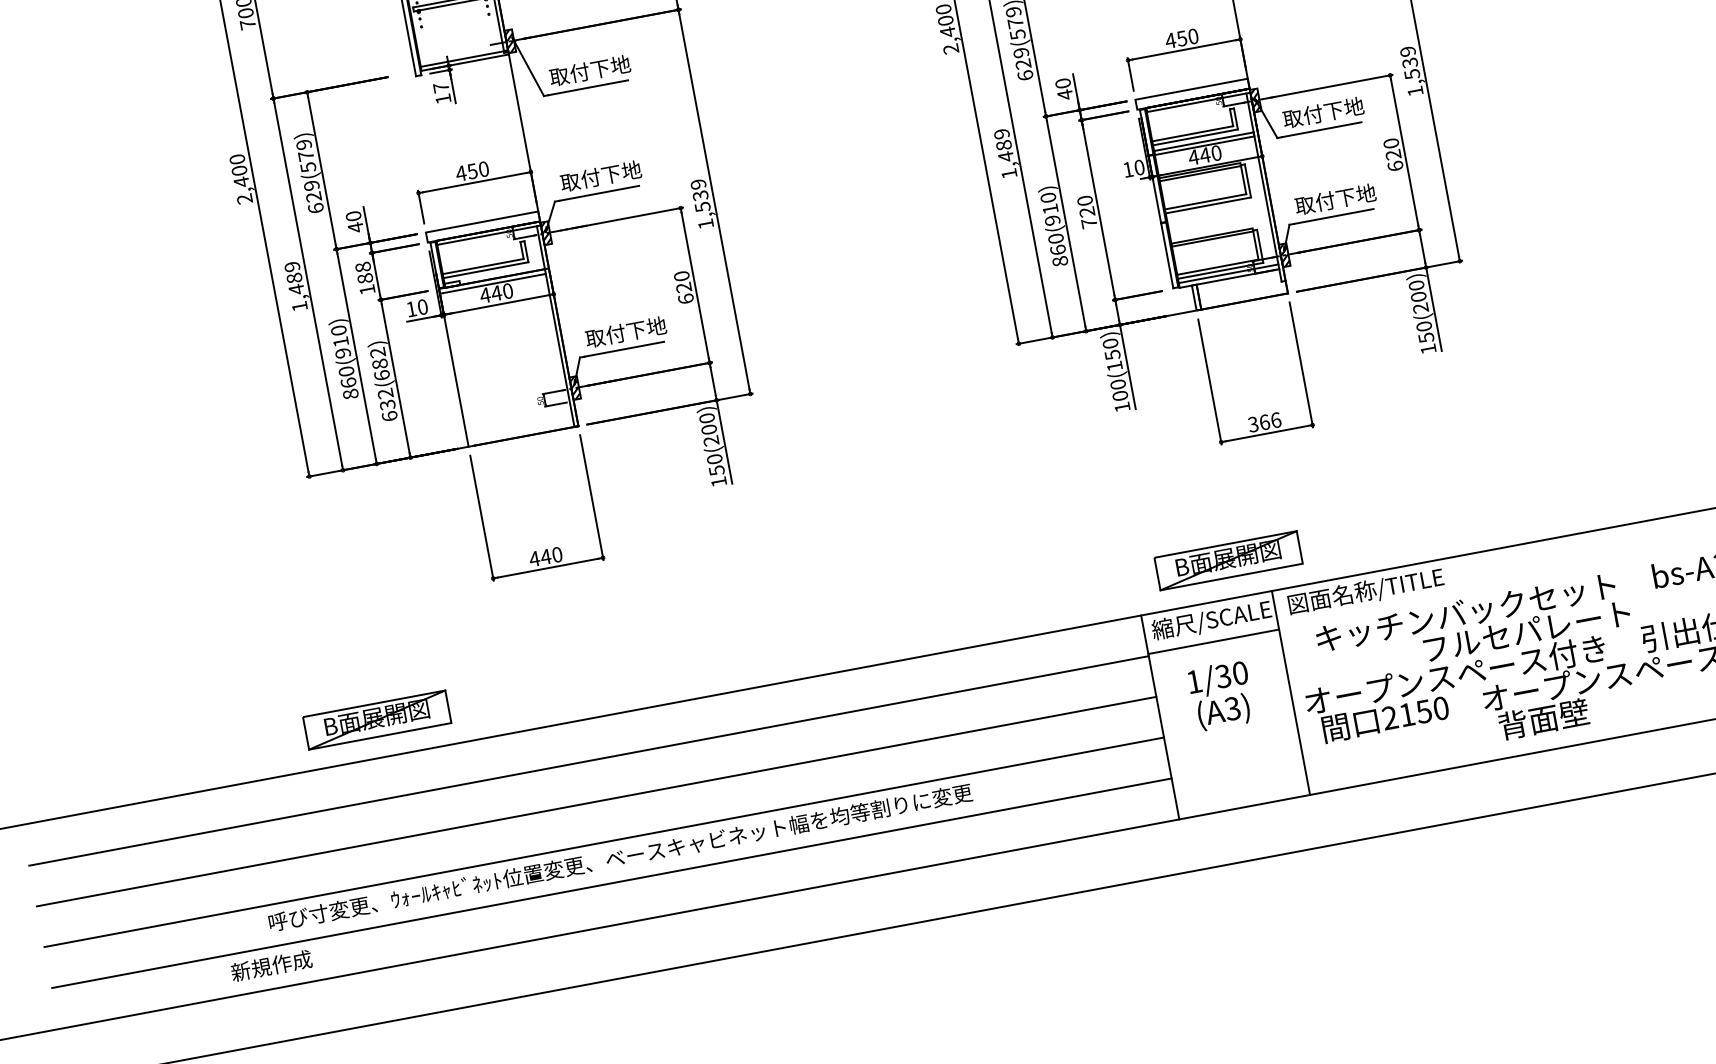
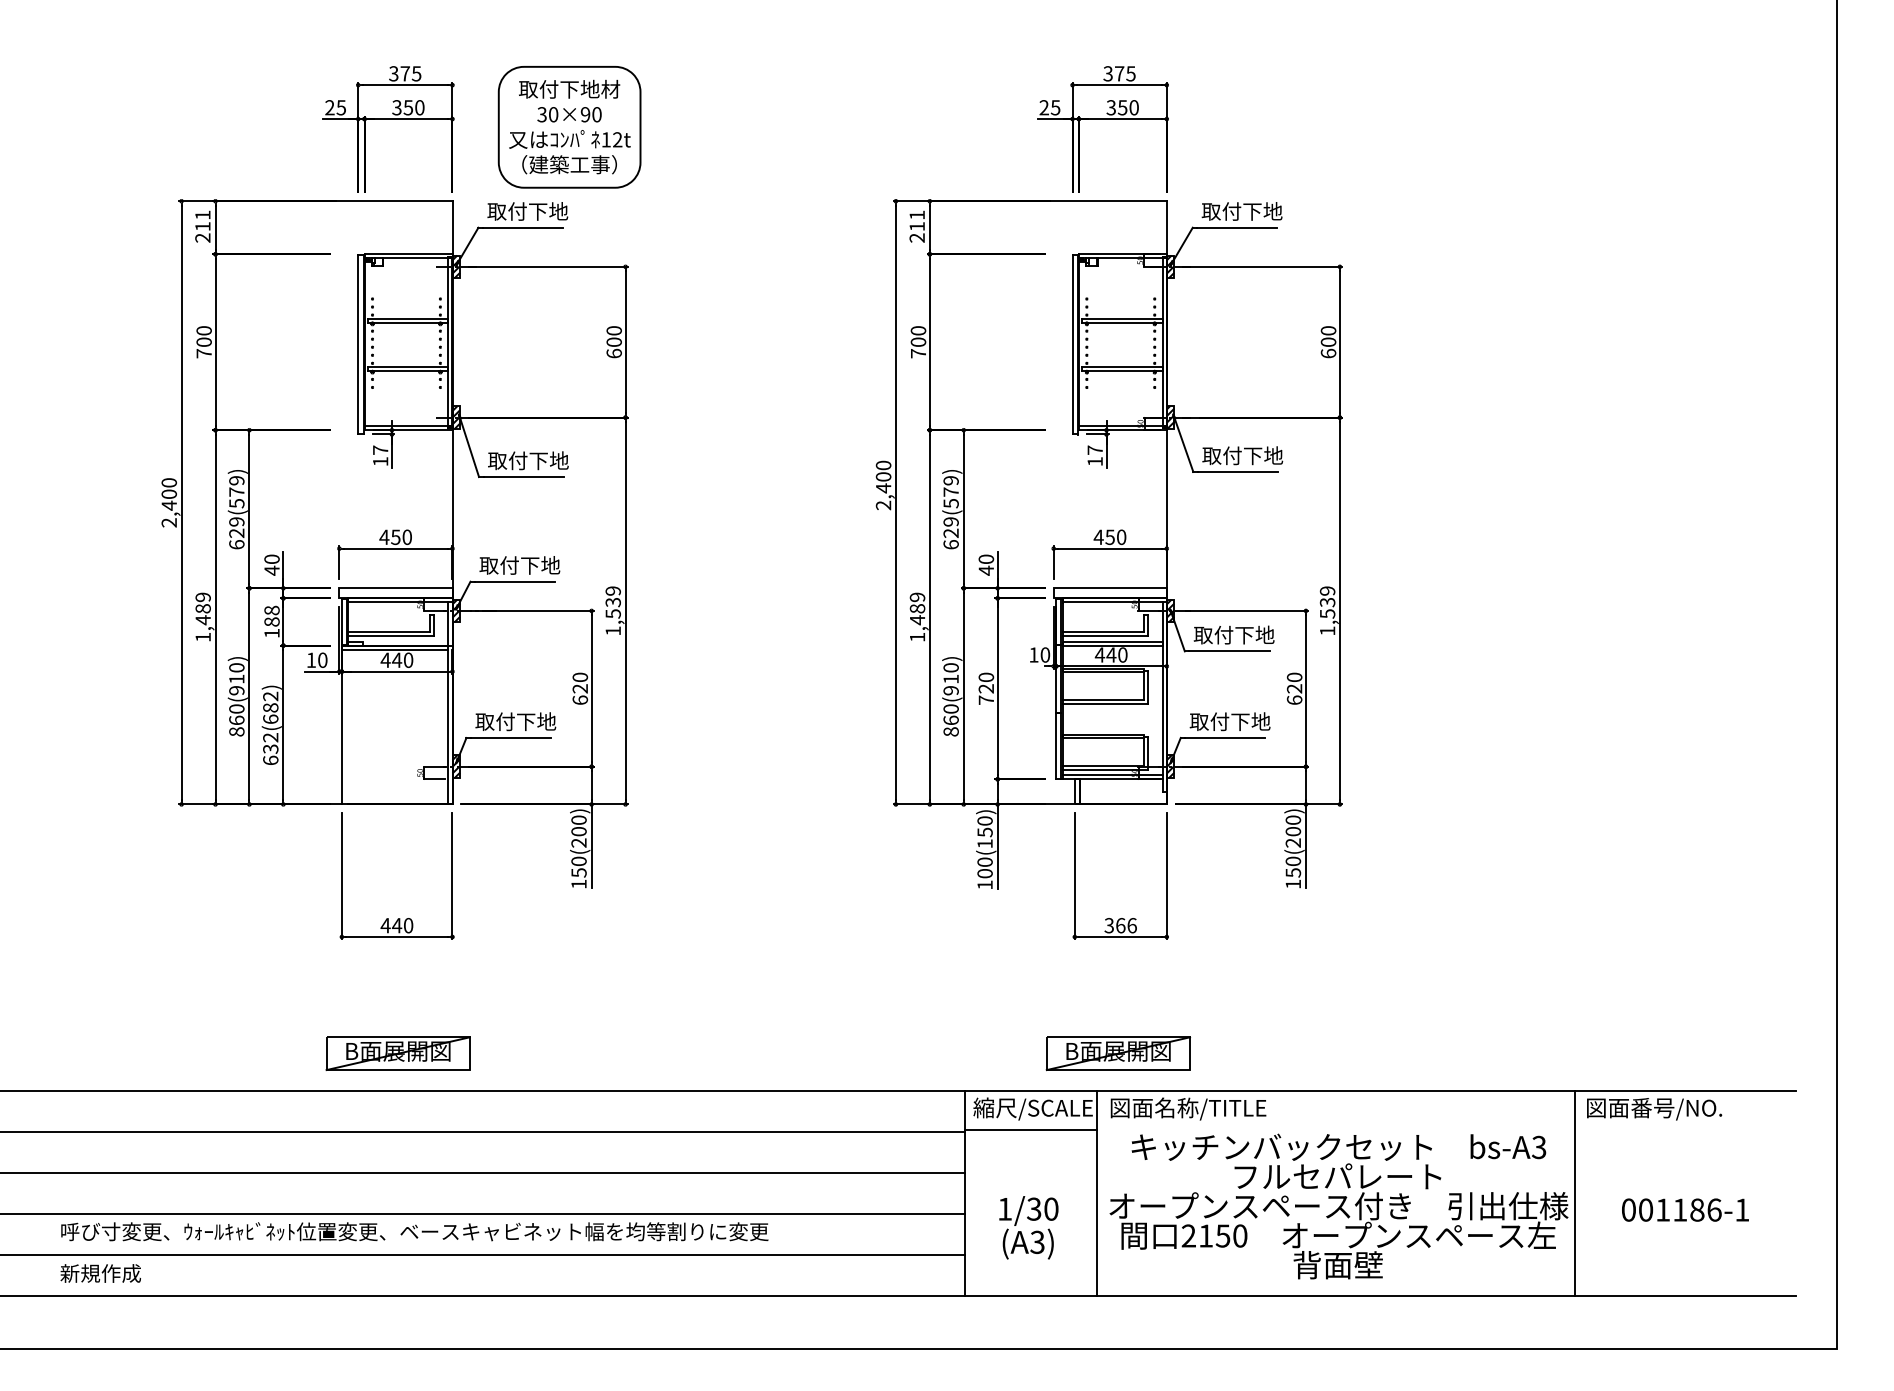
part: (1227, 560) -> (1117, 1053), moved
text: (1221, 695) -> (1028, 1227), moved
part: (376, 720) -> (397, 1053), moved
text: (271, 965) -> (100, 1273), moved

